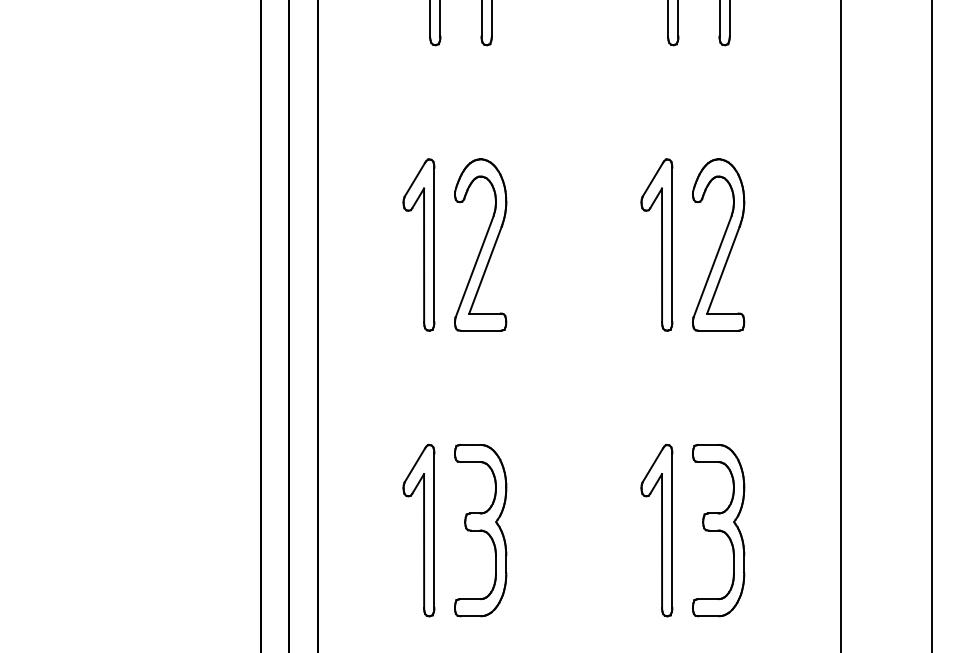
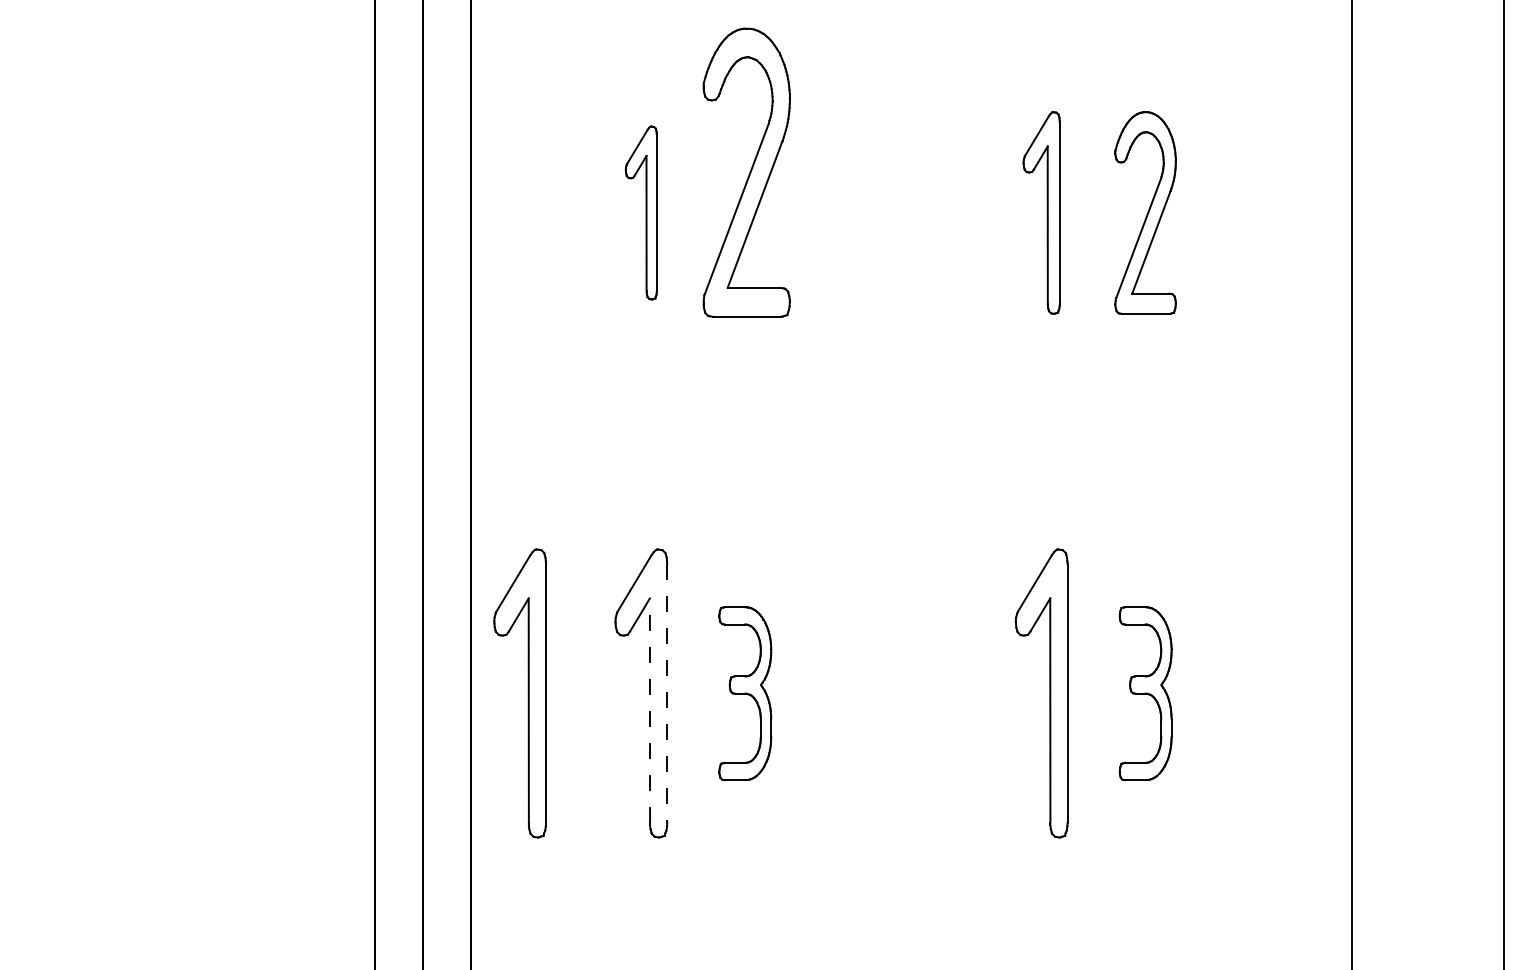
part: (418, 244) -> (640, 212), size x0.6
part: (480, 244) -> (746, 171), moved
part: (656, 244) -> (1040, 212), size x0.7
part: (718, 244) -> (1145, 212), size x0.7
part: (346, 530) -> (519, 693), added
part: (480, 530) -> (744, 693), size x0.6
part: (718, 530) -> (1145, 693), size x0.6
line: (434, 531) -> (667, 694), solid -> dashed
line: (424, 540) -> (650, 710), solid -> dashed

